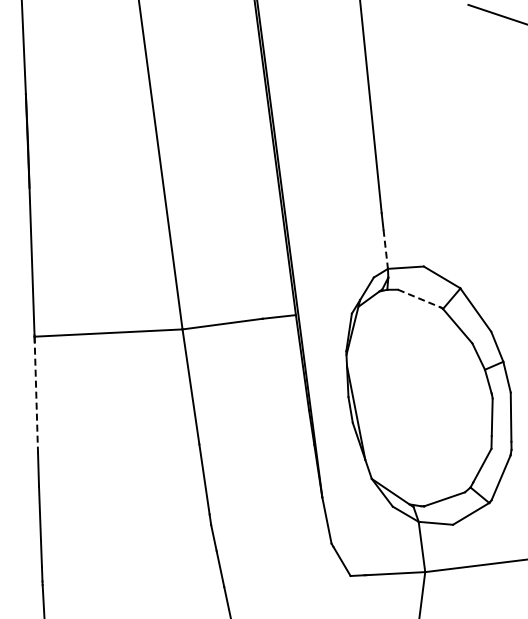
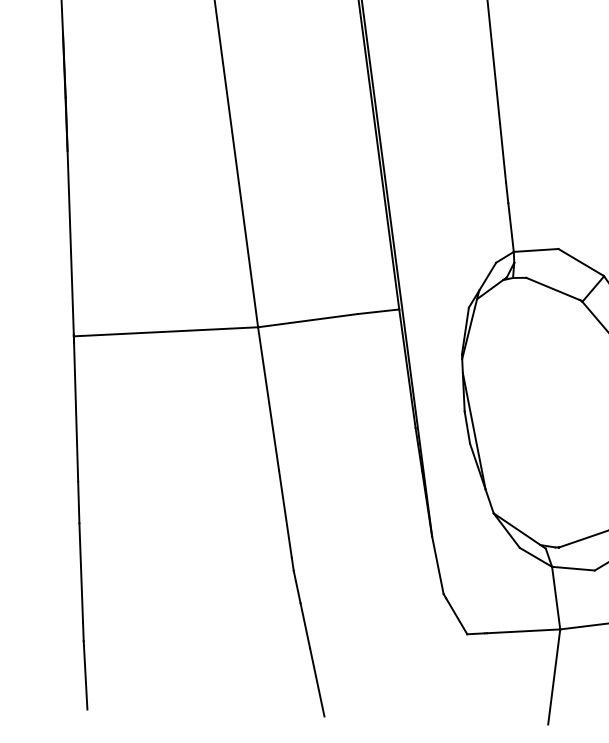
line: (385, 249) -> (510, 227), dashed -> solid
line: (419, 298) -> (553, 288), dashed -> solid
line: (36, 395) -> (76, 409), dashed -> solid

